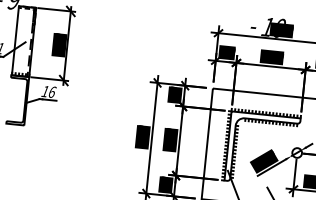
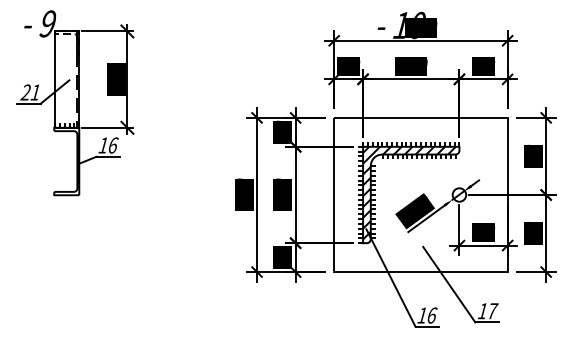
hatch: (261, 147) -> (409, 192), added

